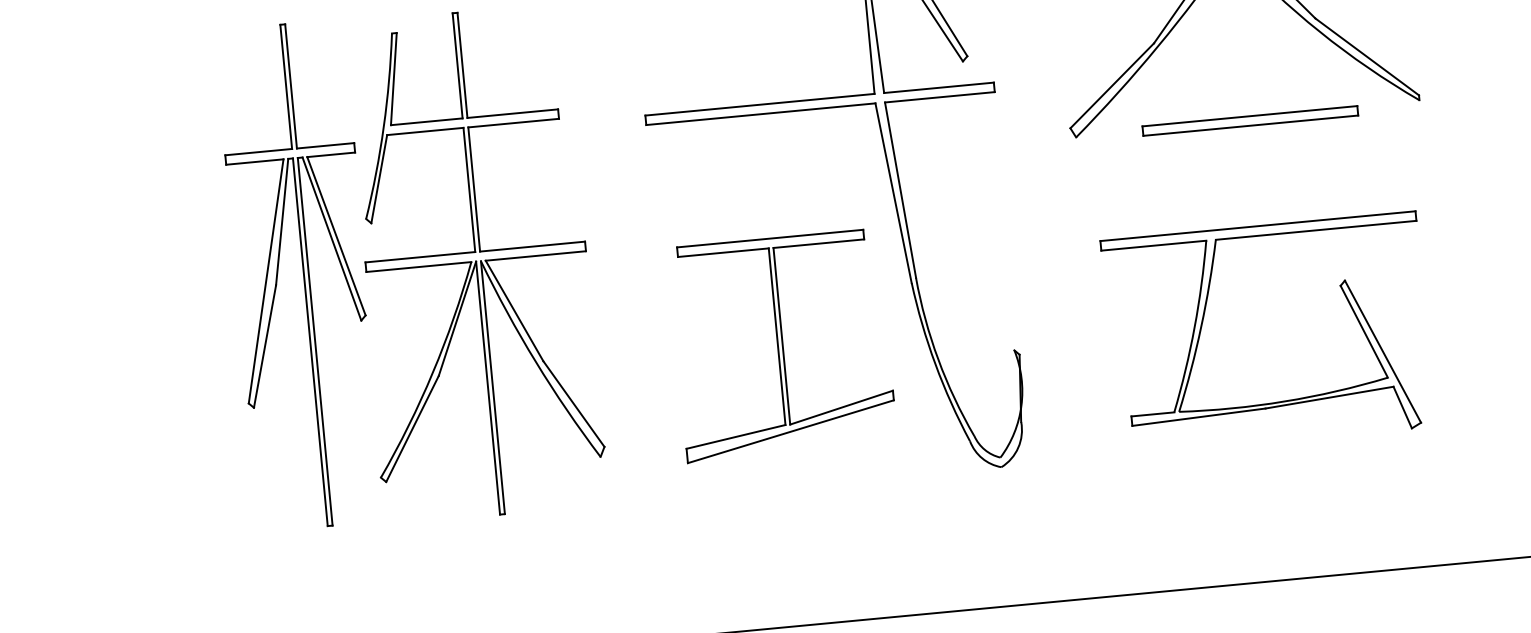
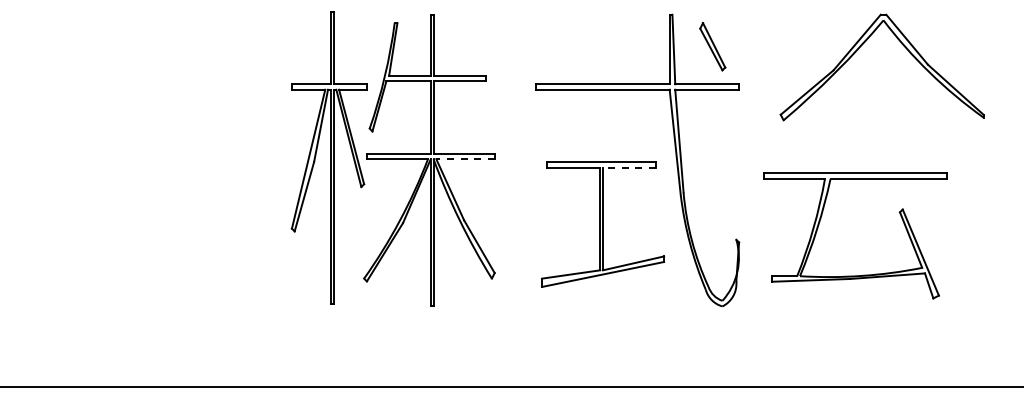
part: (1249, 121) -> (884, 120), removed
line: (817, 243) -> (628, 167), solid -> dashed
line: (535, 256) -> (465, 159), solid -> dashed
part: (1205, 316) -> (820, 222), moved

